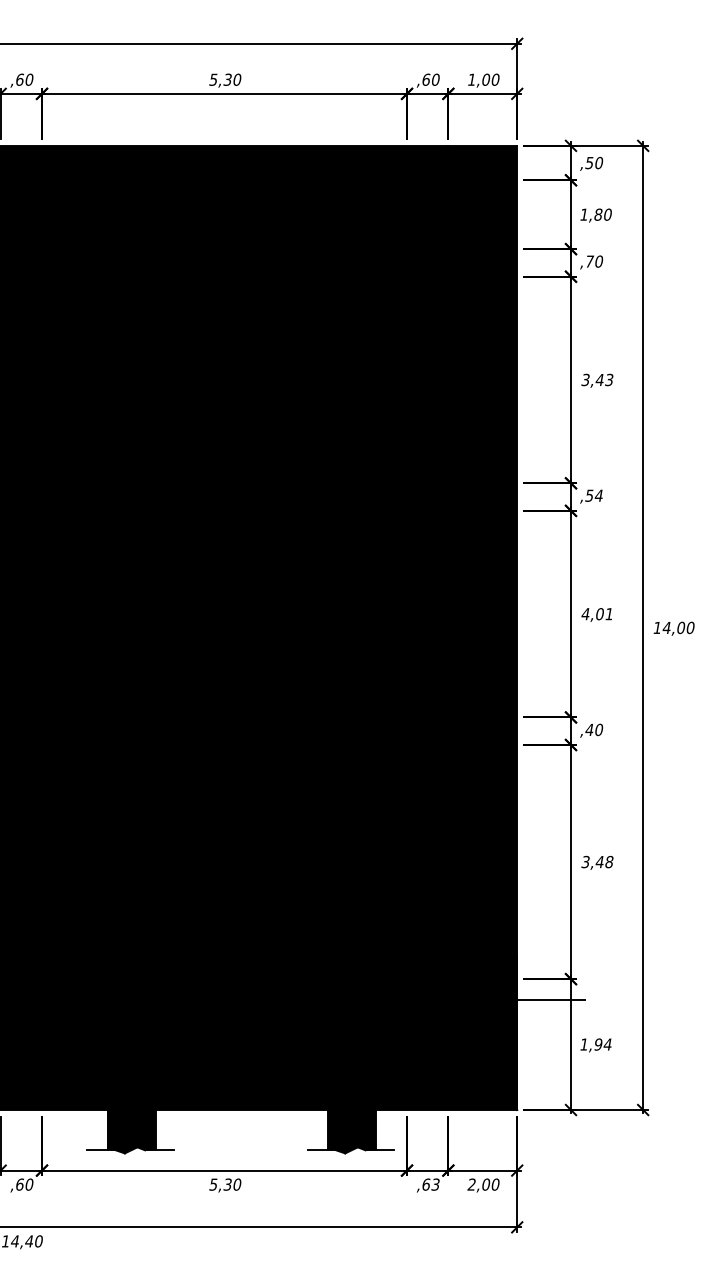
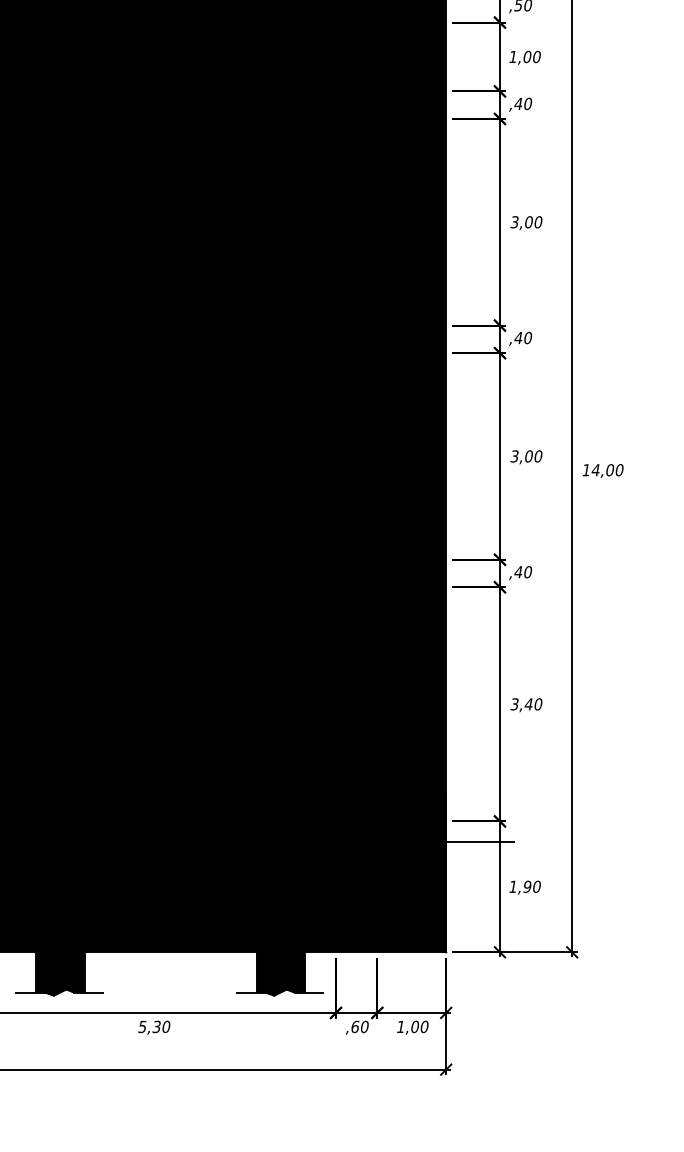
text: (598, 214) -> (527, 56), 1,80 -> 1,00
text: (589, 261) -> (518, 103), ,70 -> ,40
text: (604, 379) -> (533, 221), 3,43 -> 3,00
text: (594, 495) -> (523, 337), ,54 -> ,40
text: (597, 614) -> (526, 456), 4,01 -> 3,00
text: (609, 861) -> (538, 703), 3,48 -> 3,40
text: (607, 1044) -> (536, 886), 1,94 -> 1,90
text: (435, 1184) -> (364, 1026), ,63 -> ,60
text: (471, 1184) -> (400, 1026), 2,00 -> 1,00

